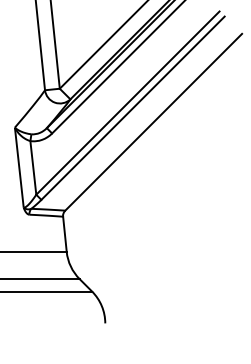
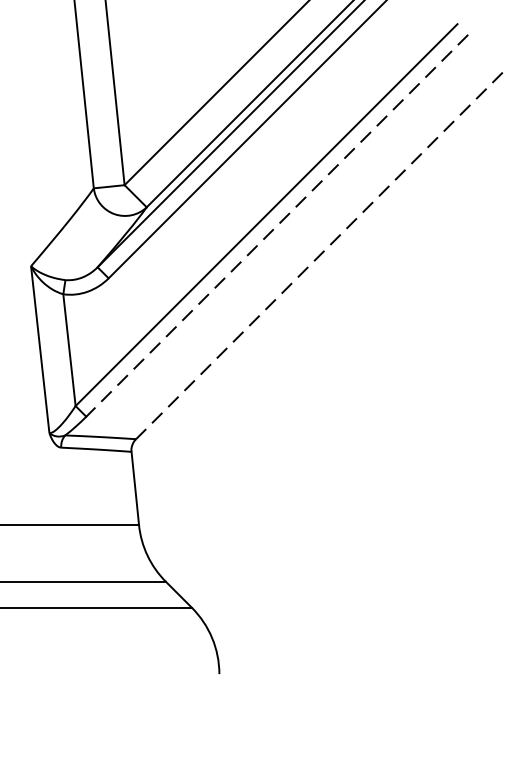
line: (133, 108) -> (278, 226), solid -> dashed
line: (153, 121) -> (319, 253), solid -> dashed

